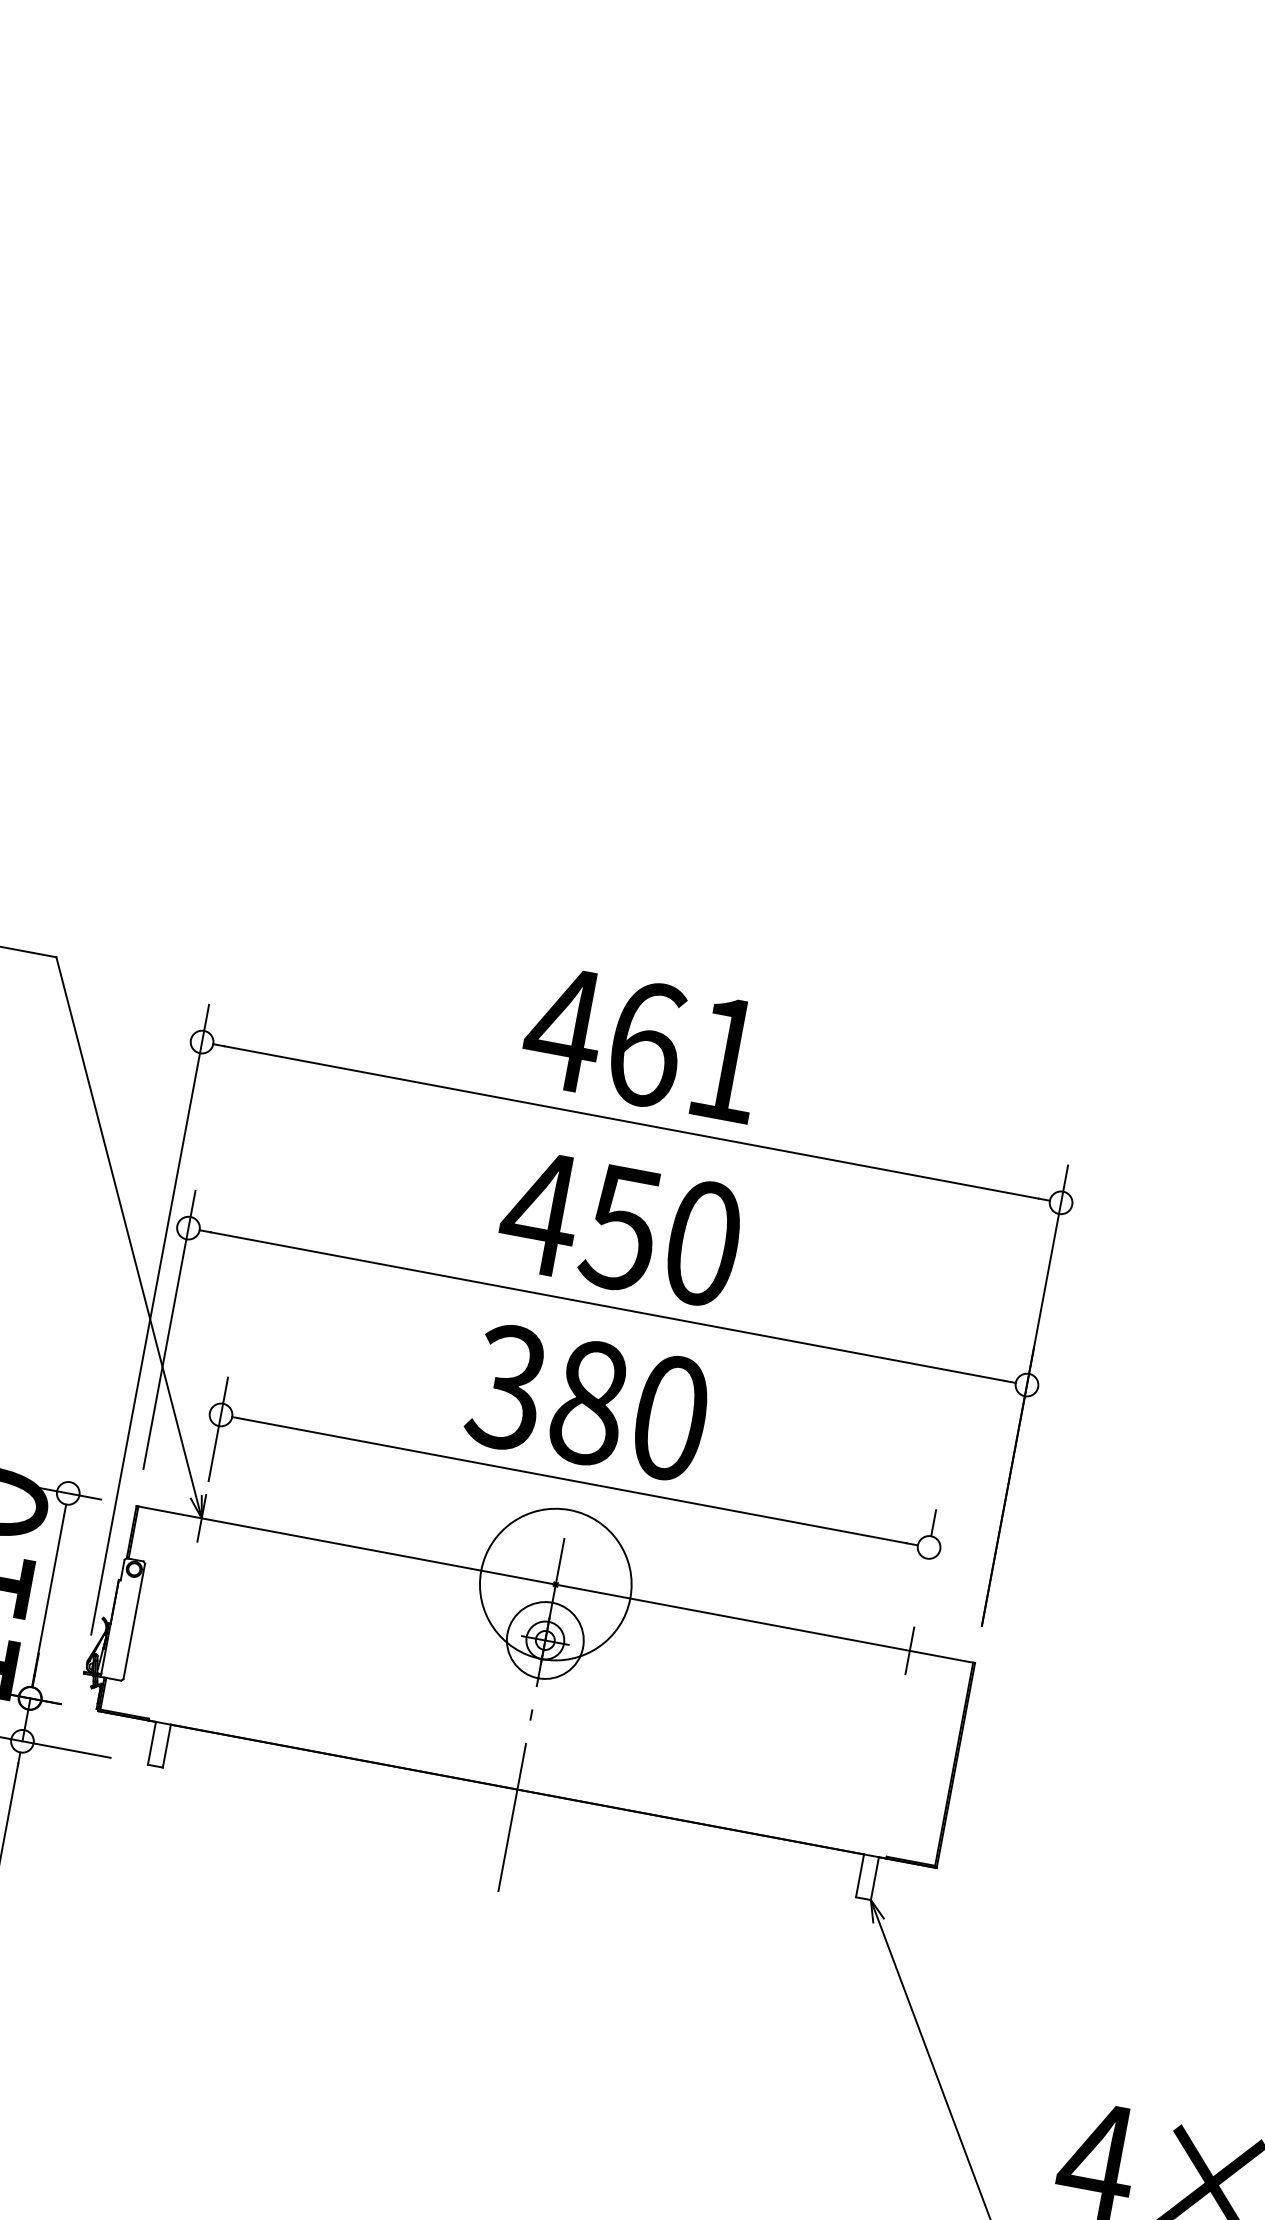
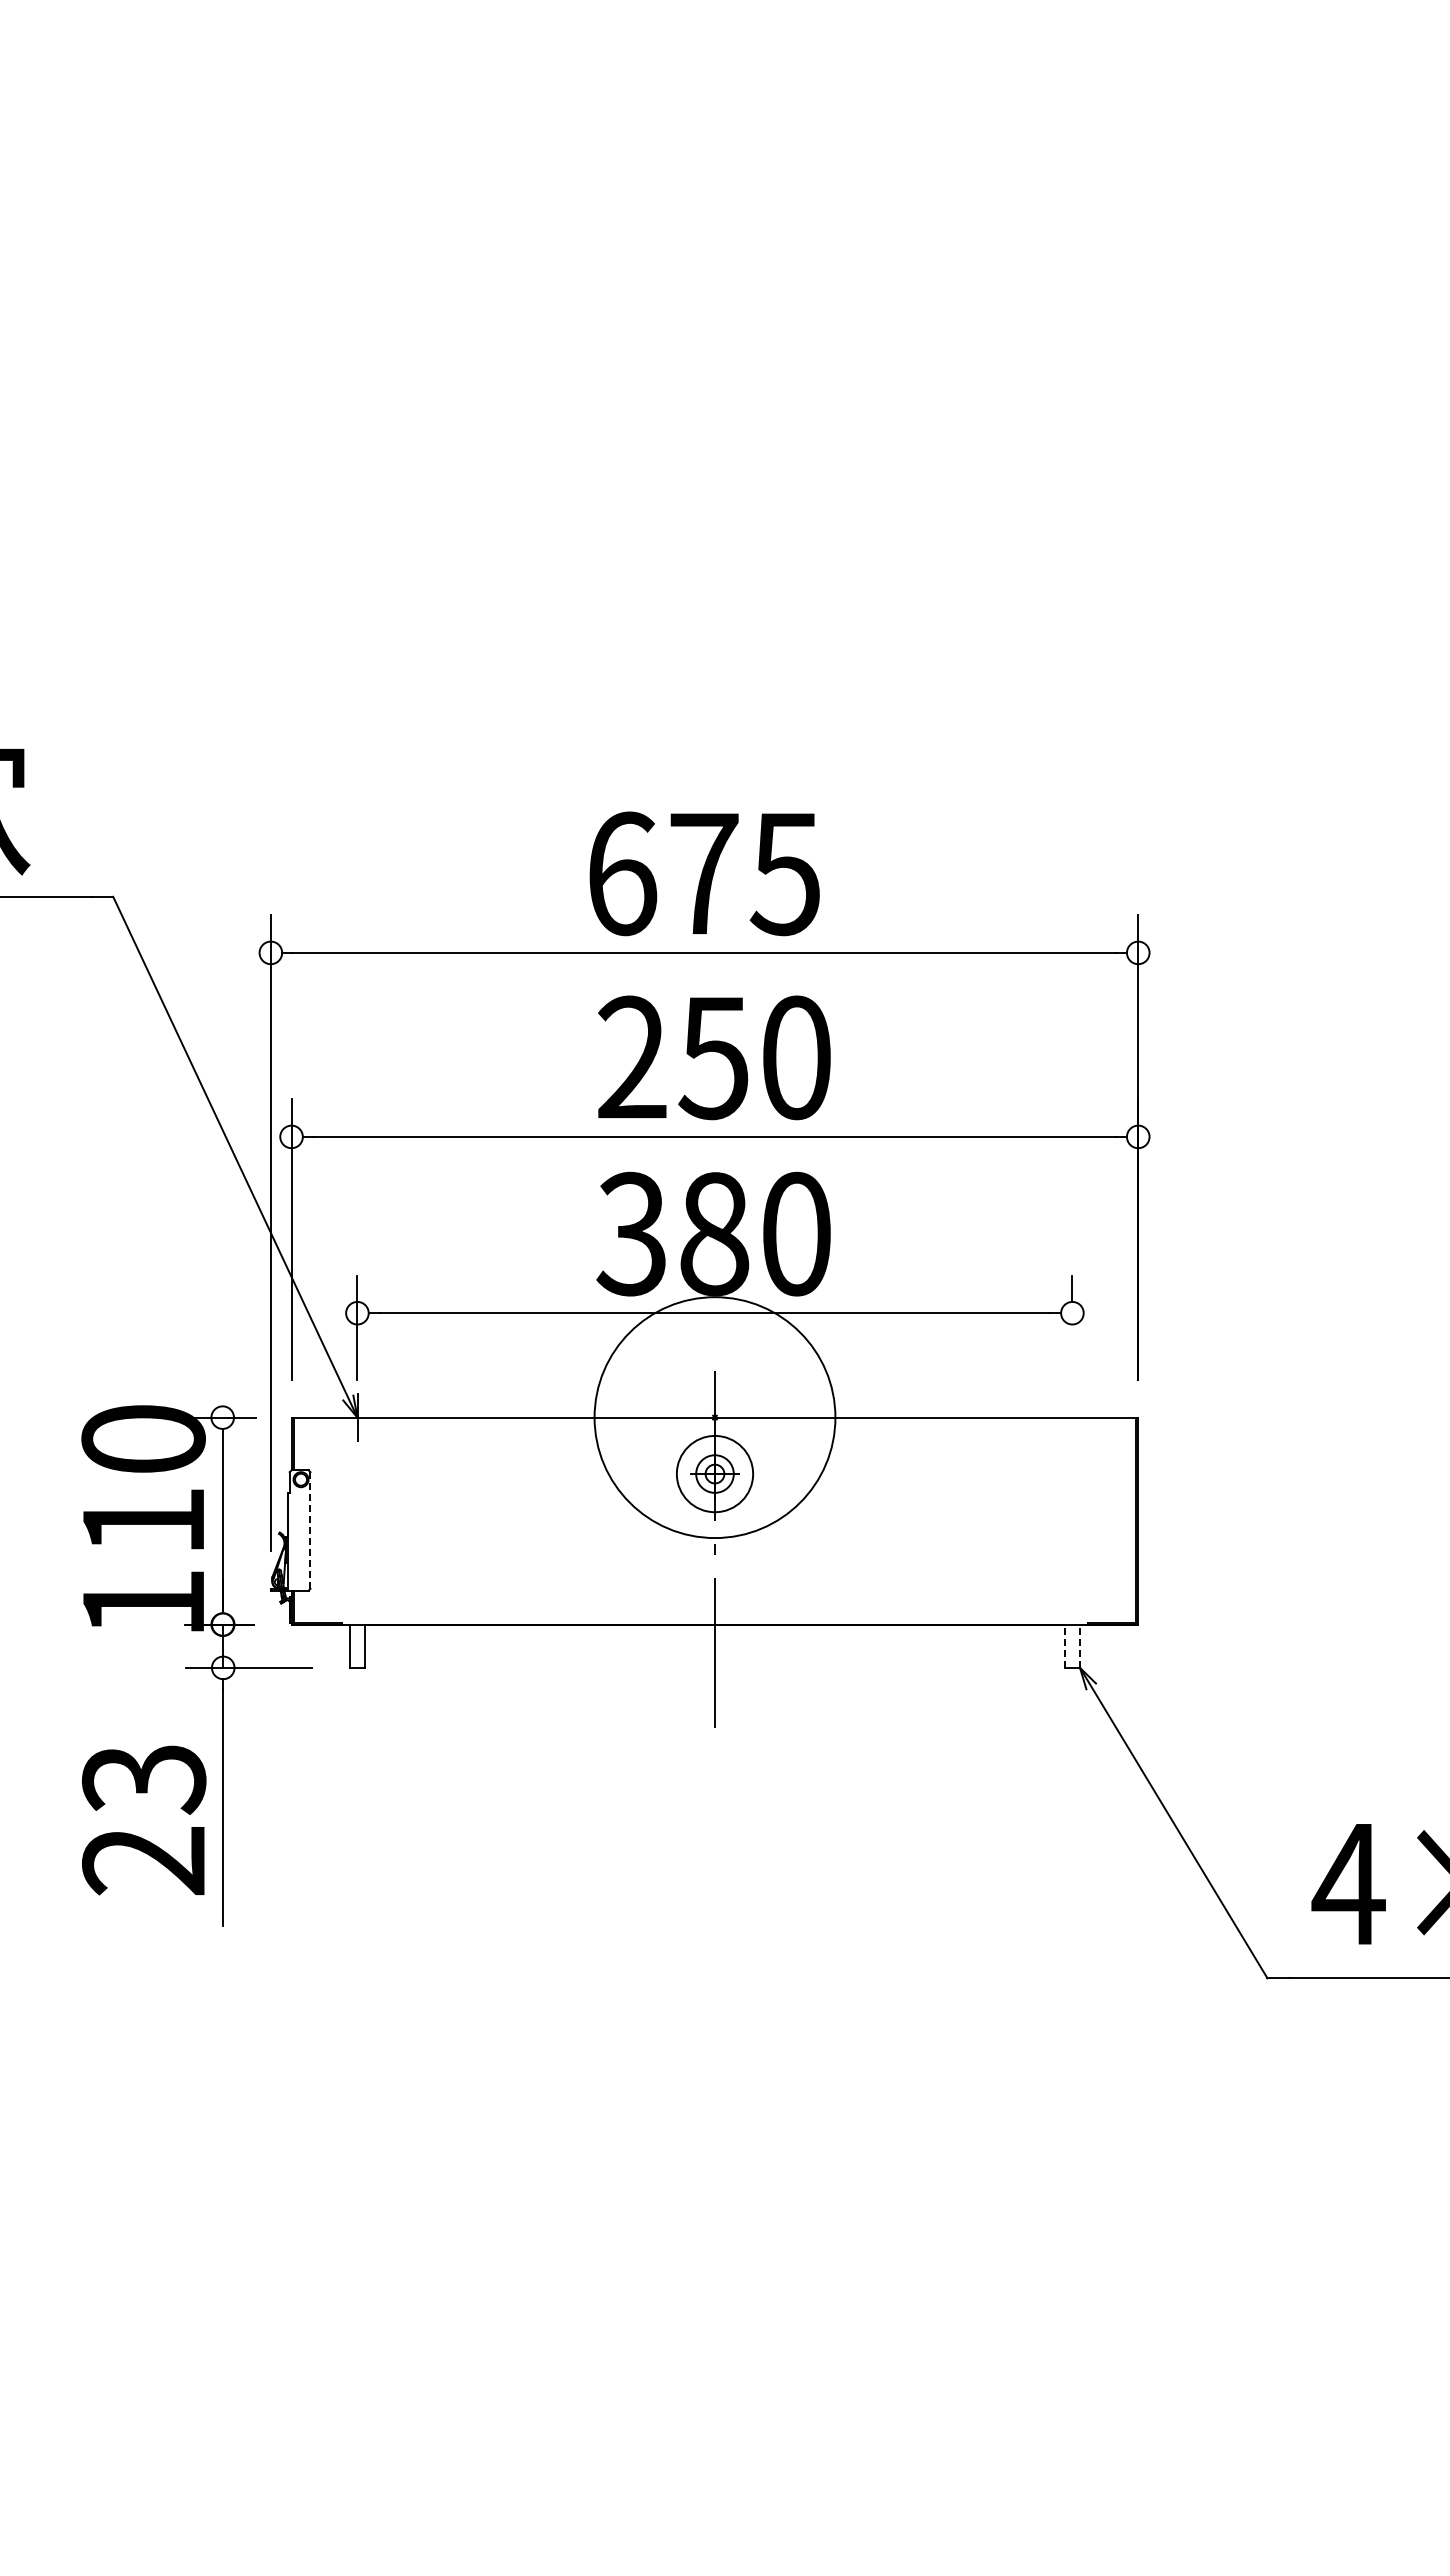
text: (643, 1043) -> (701, 873), 461 -> 675
text: (540, 1211) -> (631, 1056), 450 -> 250
circle: (555, 1584) -> (714, 1417), size x1.6
line: (134, 1621) -> (310, 1530), solid -> dashed
line: (909, 1650) -> (1072, 1417), removed
line: (859, 1876) -> (1064, 1646), solid -> dashed
line: (875, 1878) -> (1080, 1646), solid -> dashed

